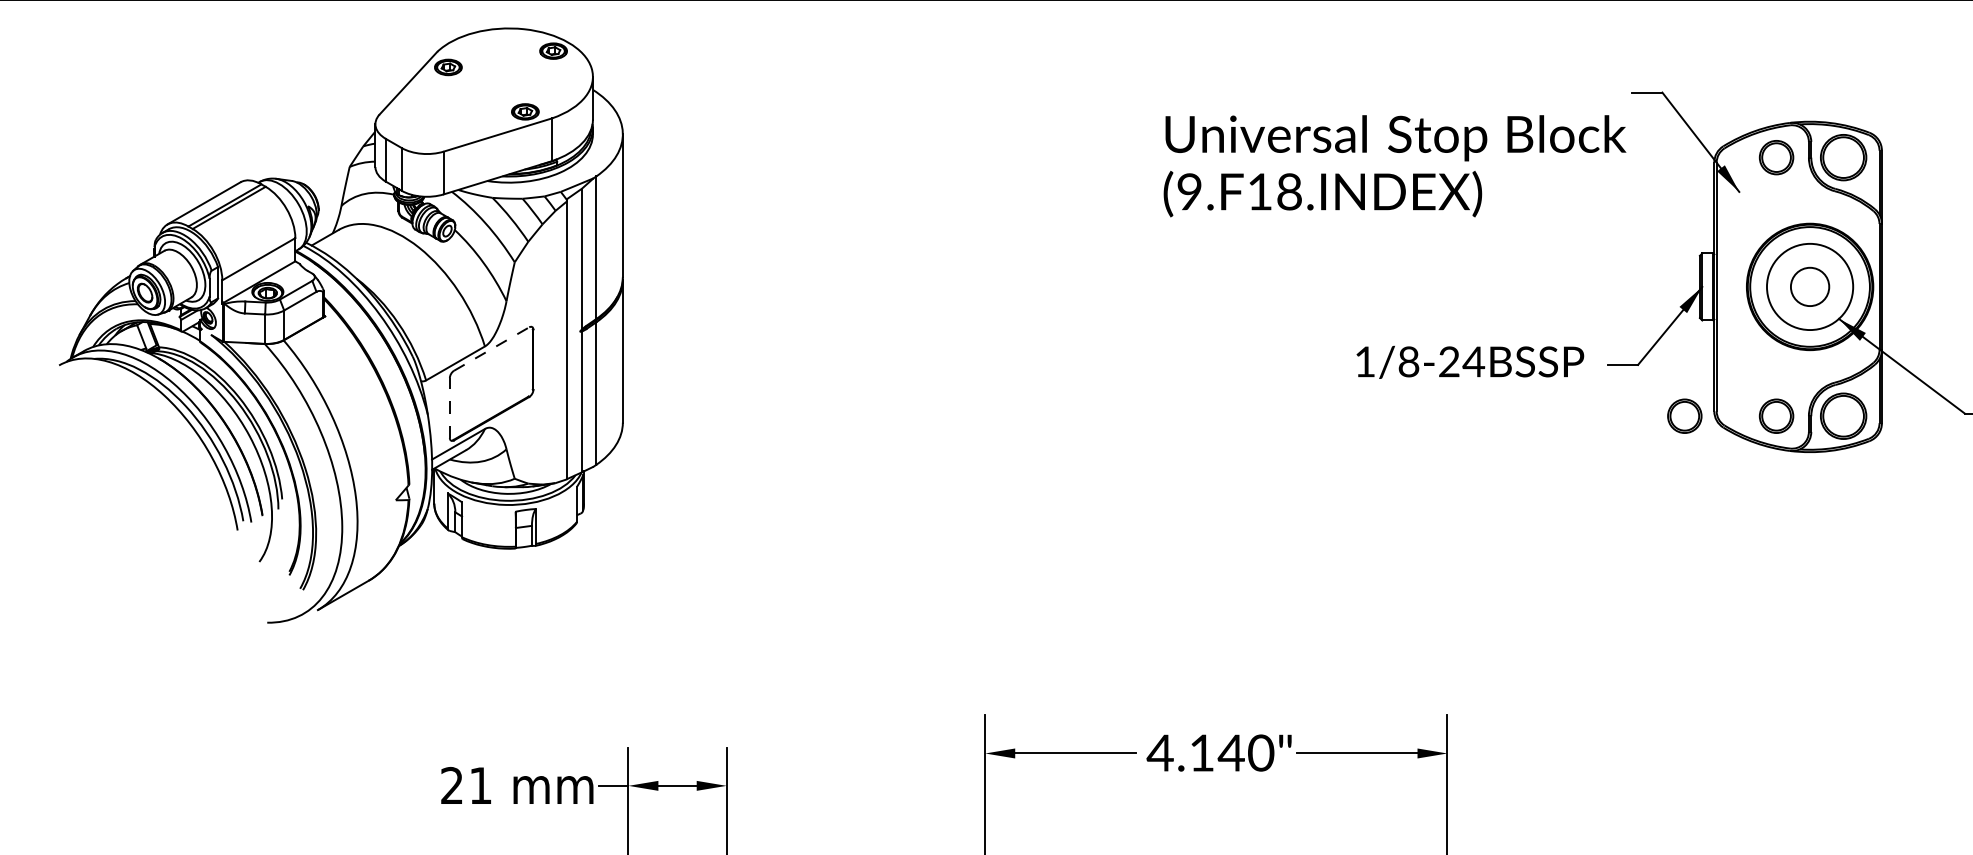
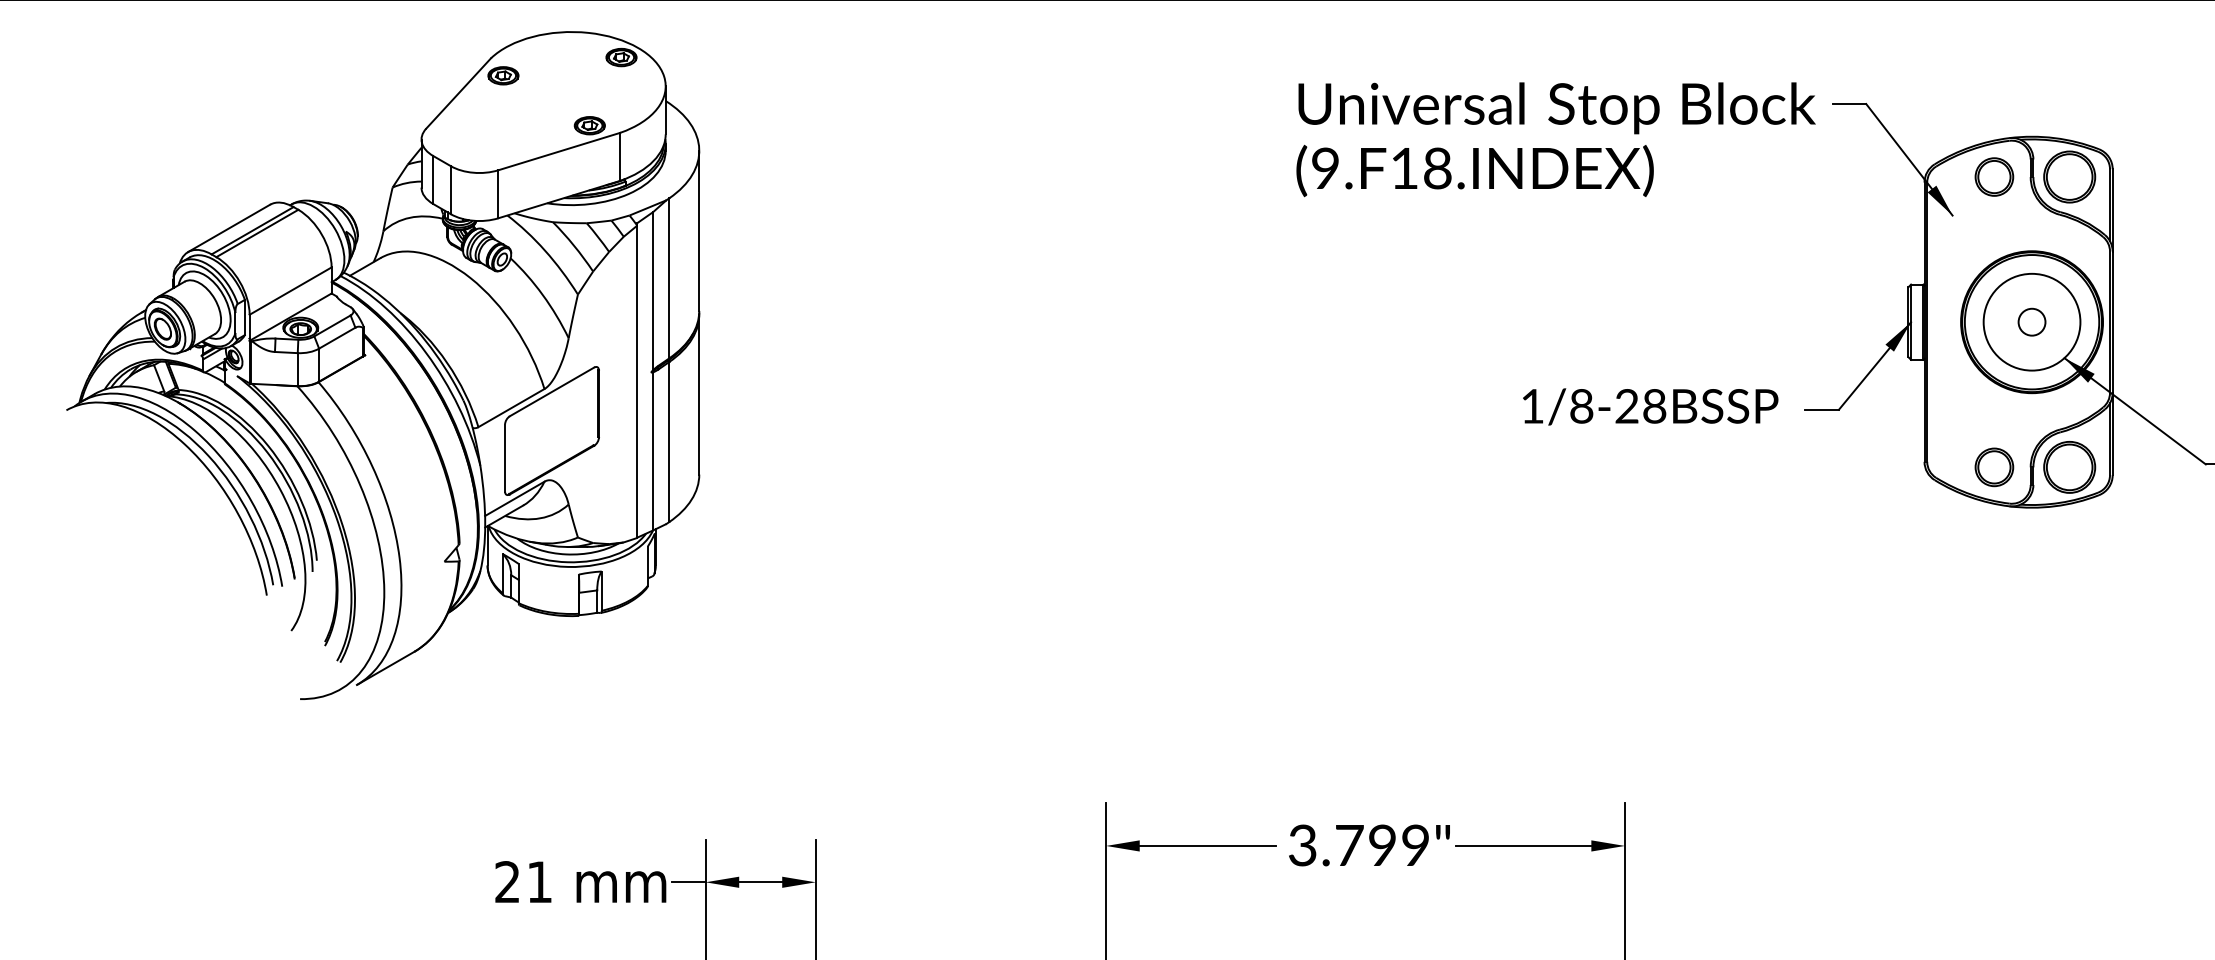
text: (1394, 166) -> (1555, 139), moved
circle: (1809, 286) -> (2031, 321), size x0.62
line: (492, 348) -> (552, 391), dashed -> solid
text: (1473, 362) -> (1654, 406), 1/8-24 -> 1/8-28
line: (450, 408) -> (505, 458), dashed -> solid
part: (1684, 416) -> (1891, 467), removed
text: (1210, 753) -> (1358, 845), 4.140" -> 3.799"

